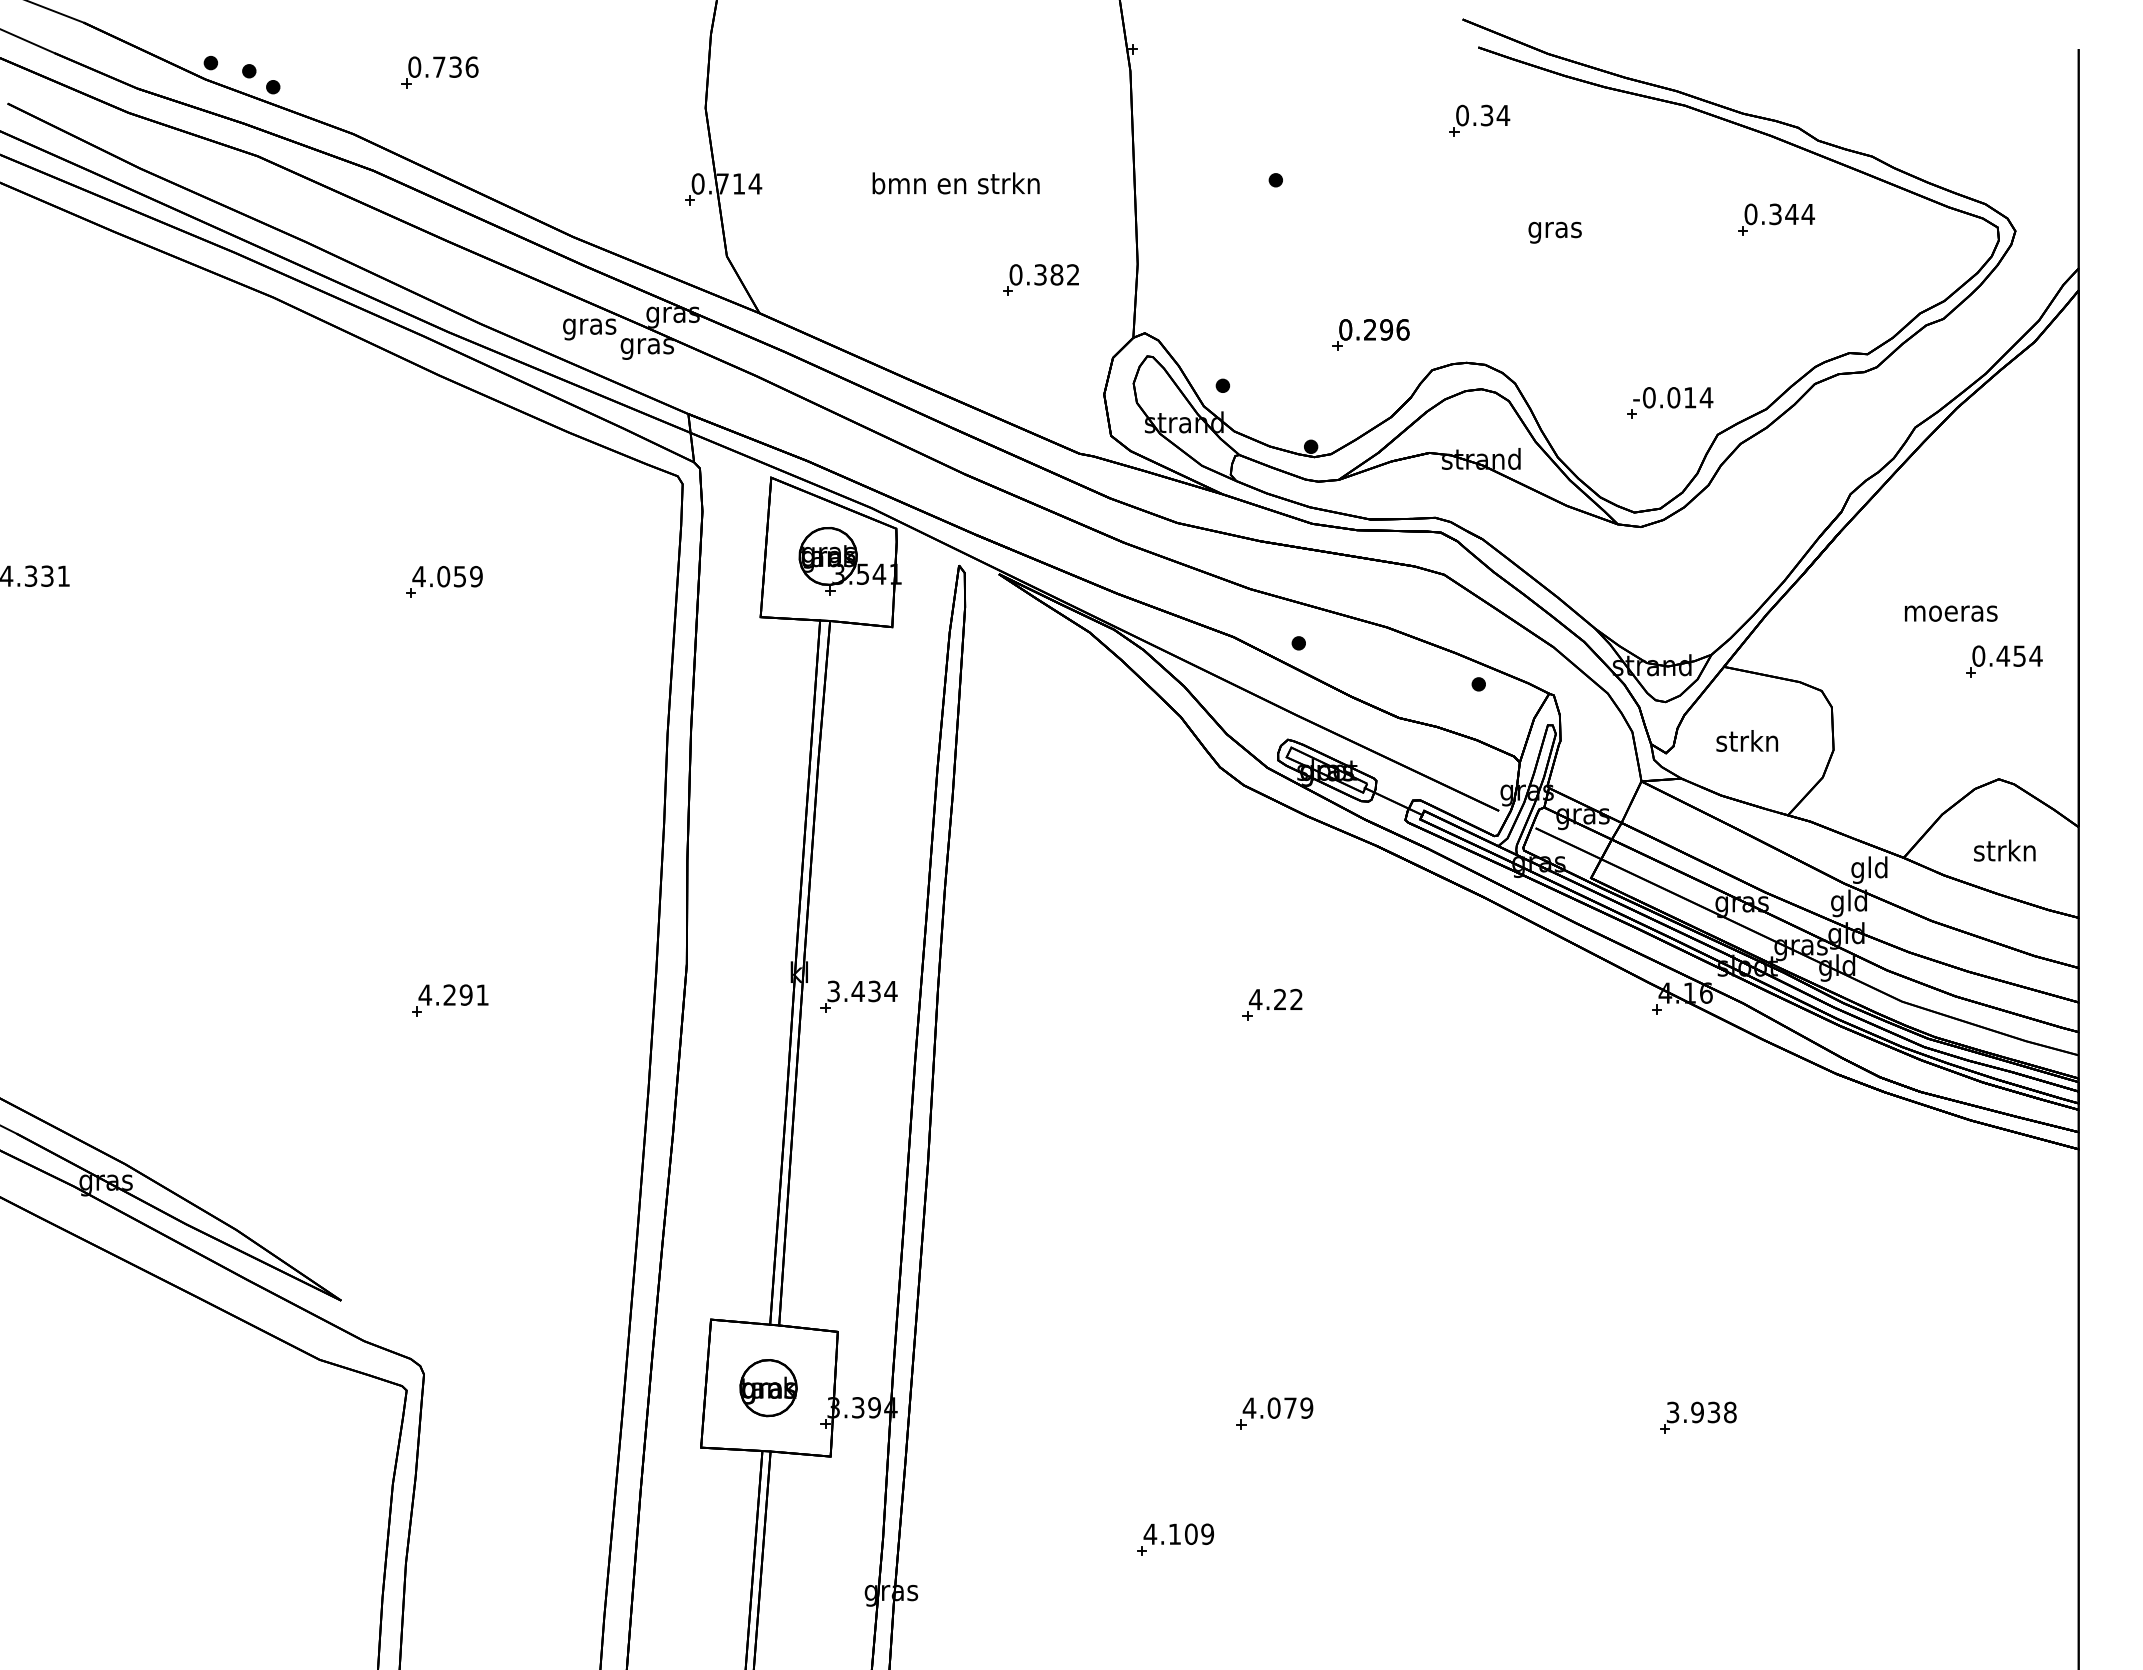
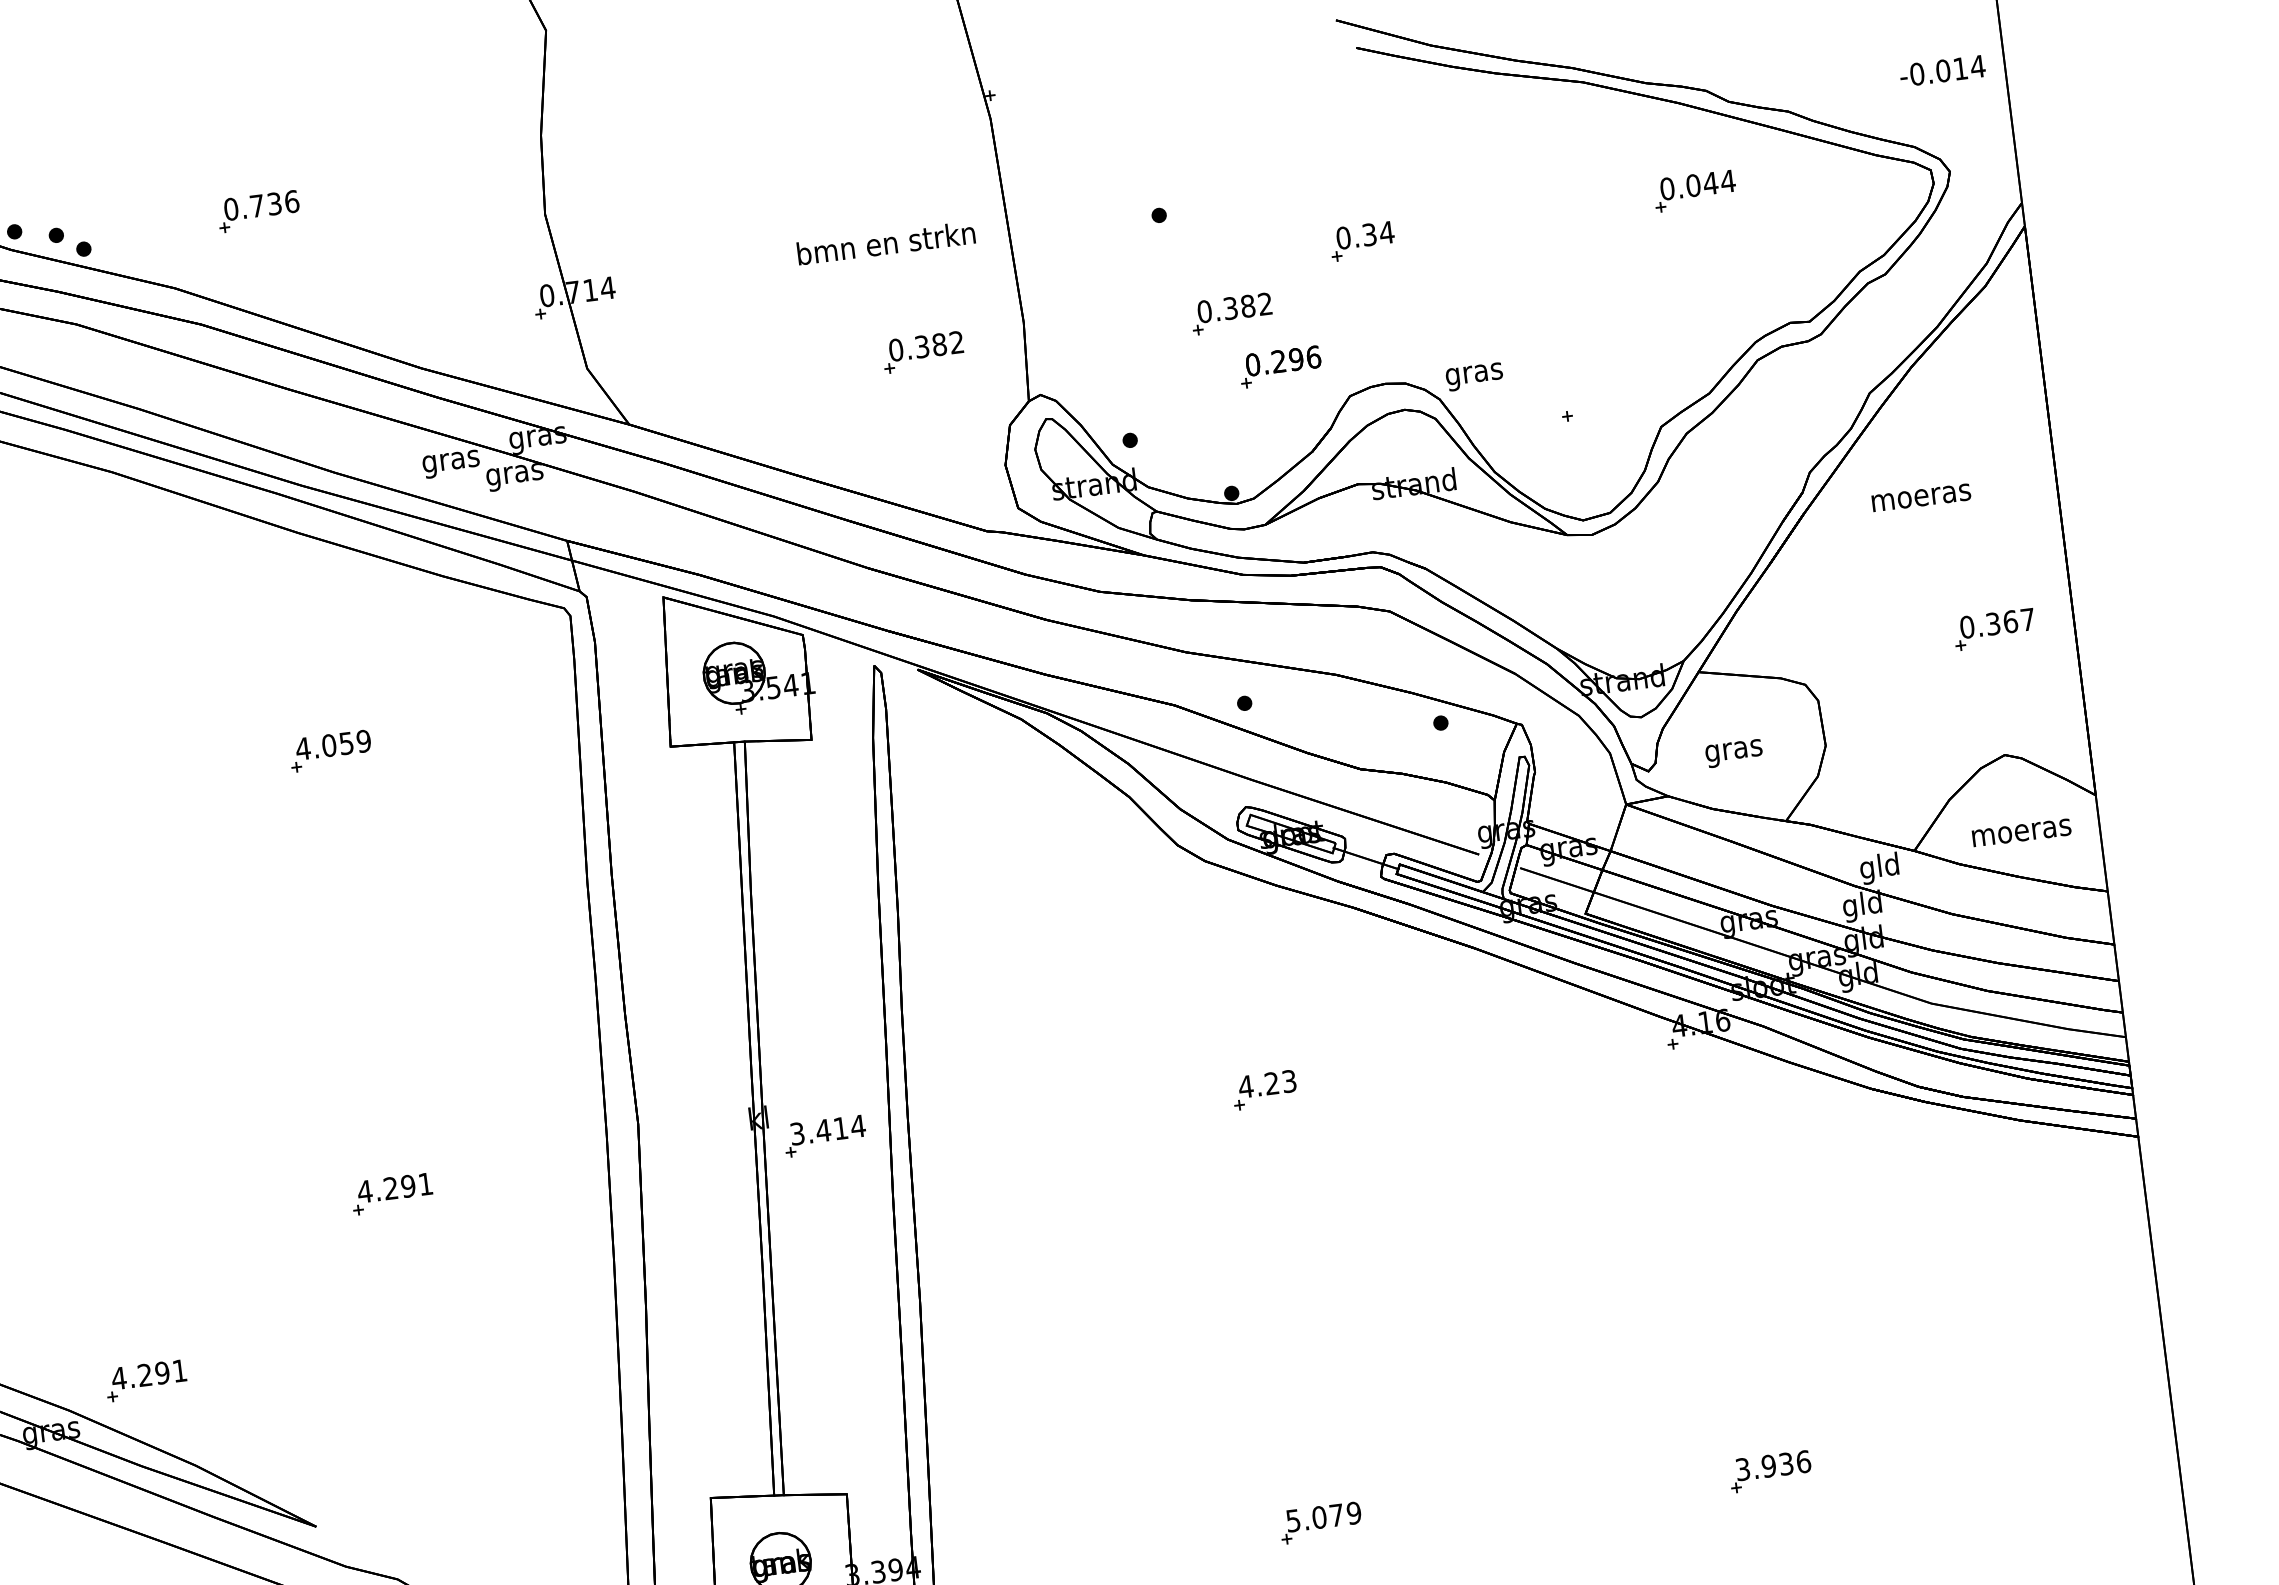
part: (1479, 120) -> (1362, 241), moved
text: (955, 183) -> (885, 243), moved
text: (1775, 214) -> (1693, 185), 0.344 -> 0.044
text: (1554, 232) -> (1473, 376), moved
part: (1331, 279) -> (1231, 313), added
text: (1673, 397) -> (1942, 70), moved
text: (1951, 613) -> (1921, 497), moved
text: (2019, 655) -> (2010, 621), 0.454 -> 0.367
text: (1747, 743) -> (1733, 750), strkn -> gras
text: (2005, 850) -> (2021, 829), strkn -> moeras
text: (874, 991) -> (840, 1128), 3.434 -> 3.414
text: (1296, 999) -> (1289, 1081), 4.22 -> 4.23
part: (200, 1145) -> (146, 1380), added
text: (1249, 1407) -> (1293, 1520), 4.079 -> 5.079
text: (1730, 1412) -> (1803, 1461), 3.938 -> 3.936

